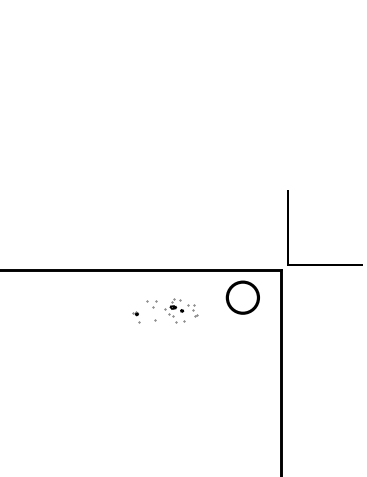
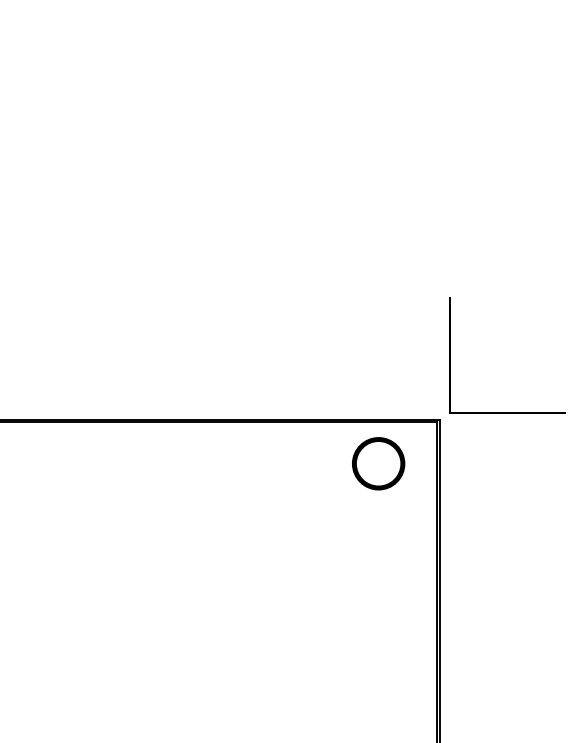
part: (165, 310) -> (257, 483), removed

